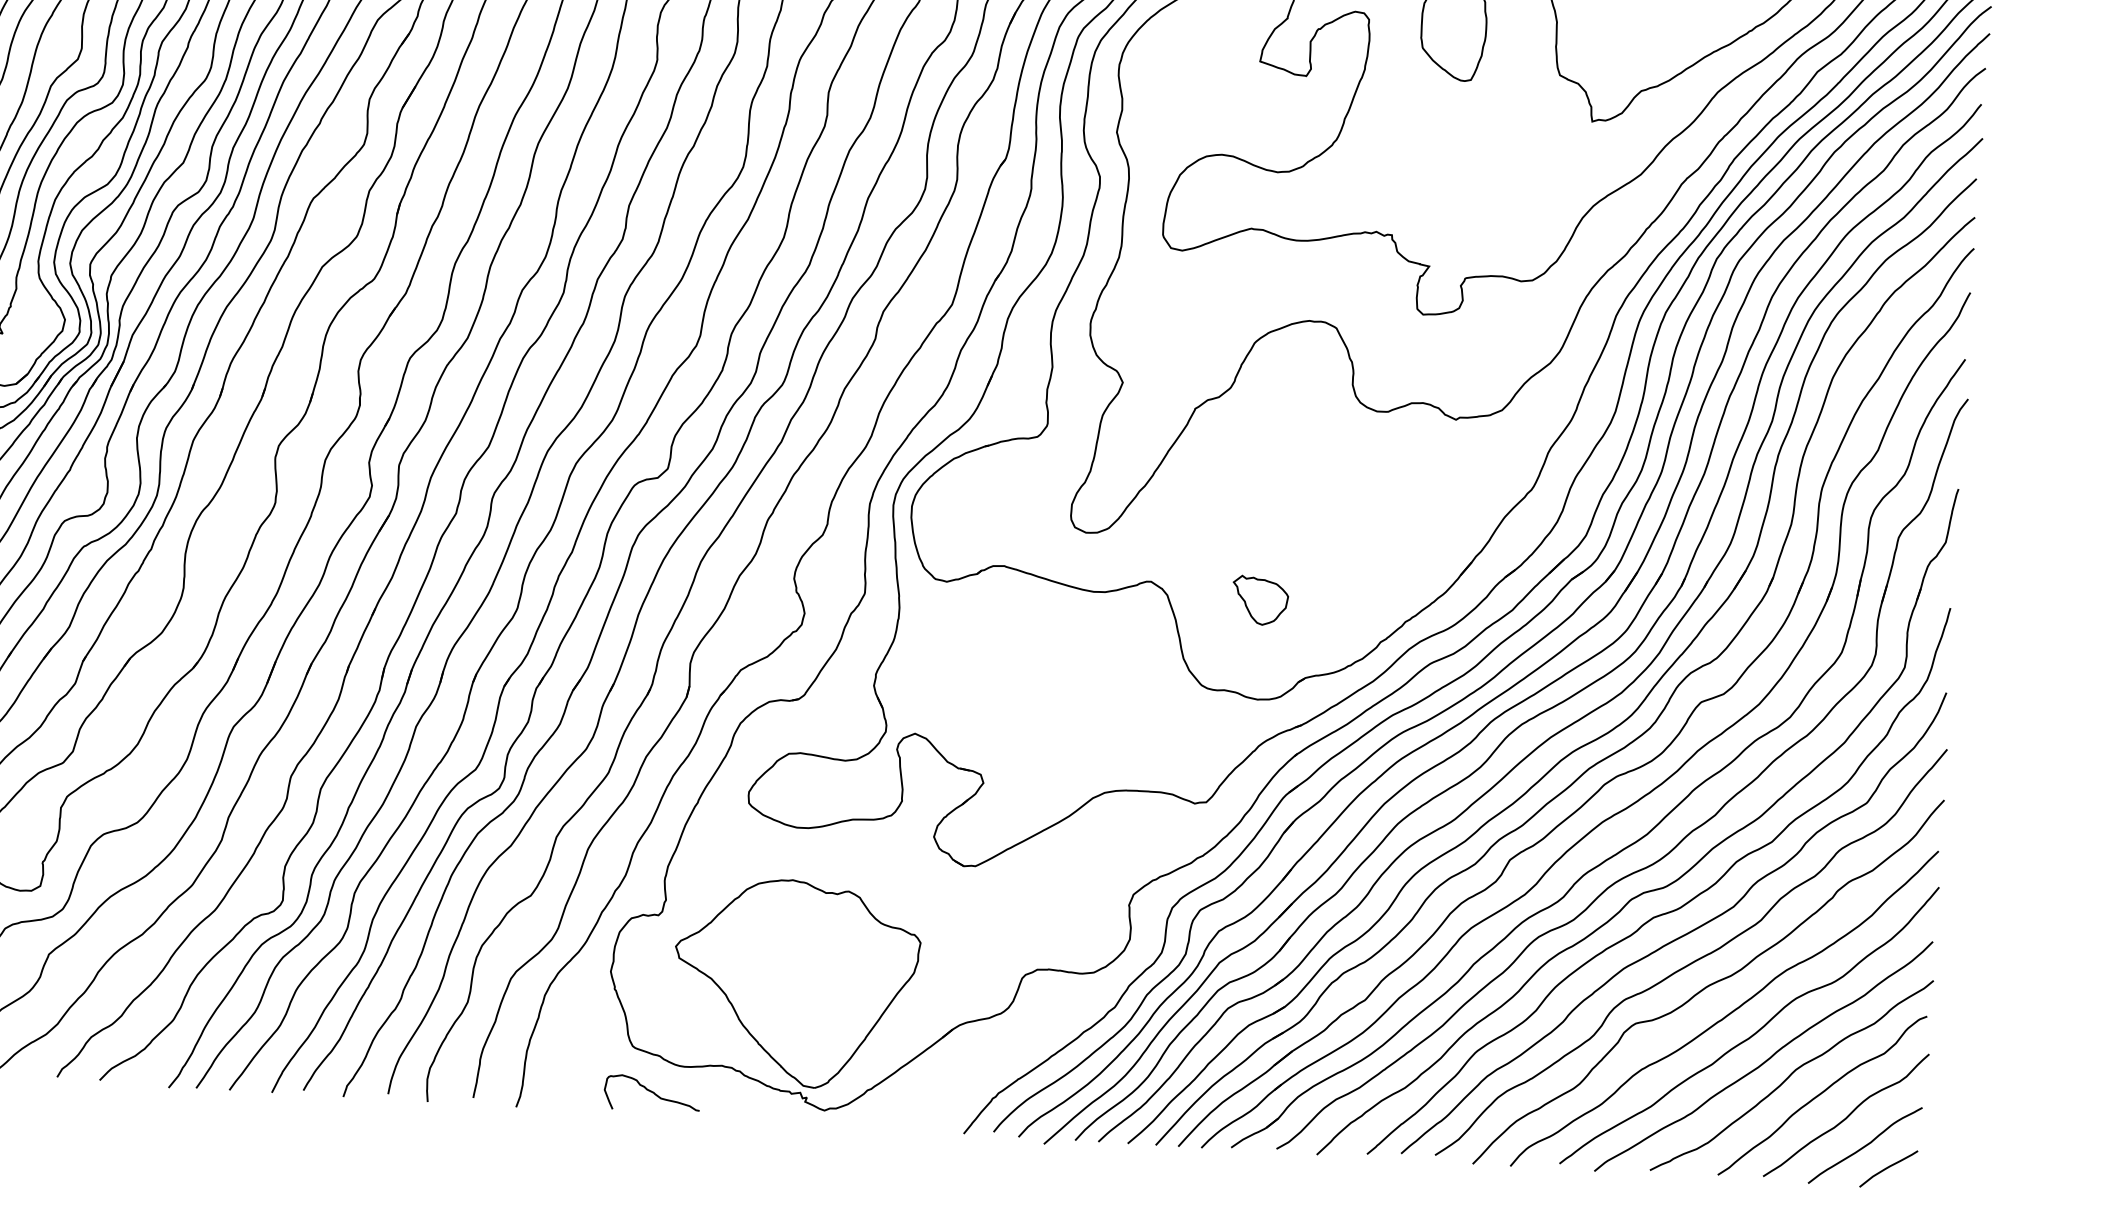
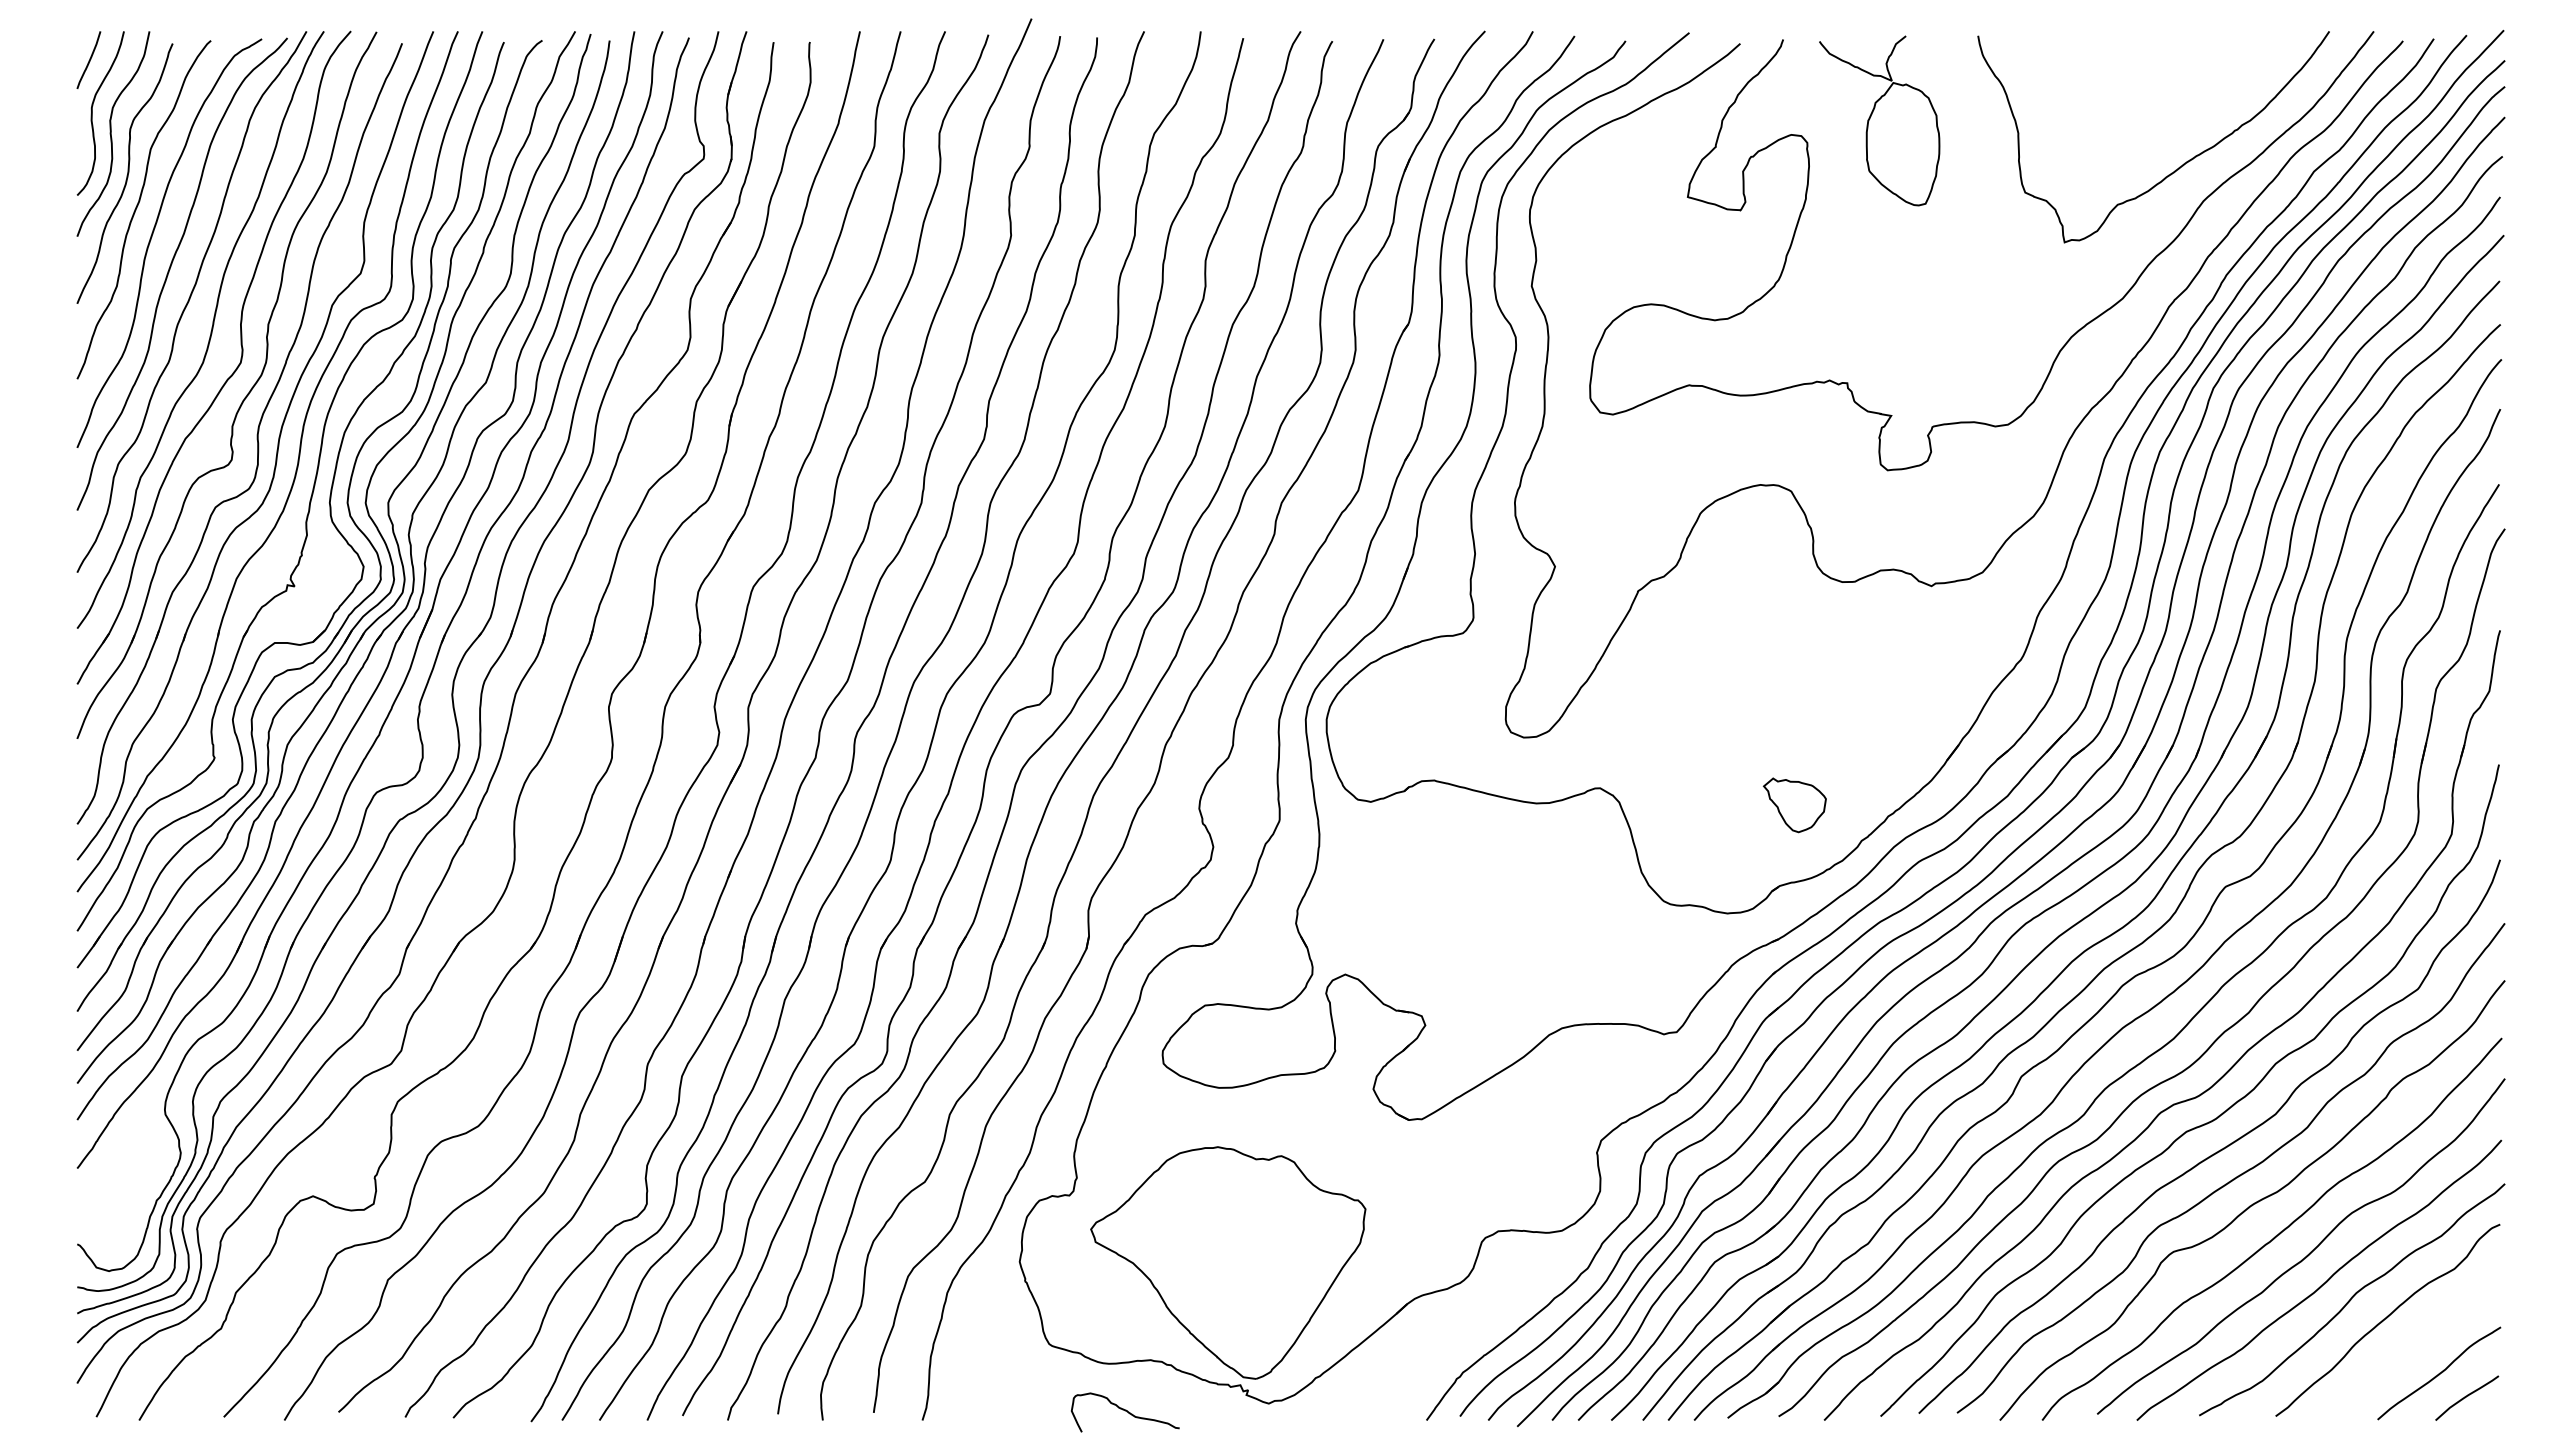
part: (1259, 600) -> (1794, 805), moved
curve: (652, 1093) -> (1125, 1411), moved
curve: (1847, 1115) -> (2417, 1340), removed

